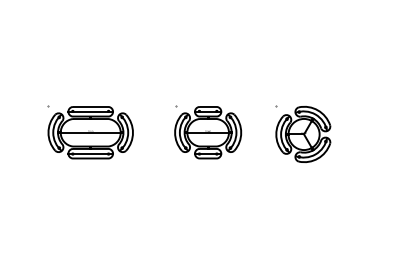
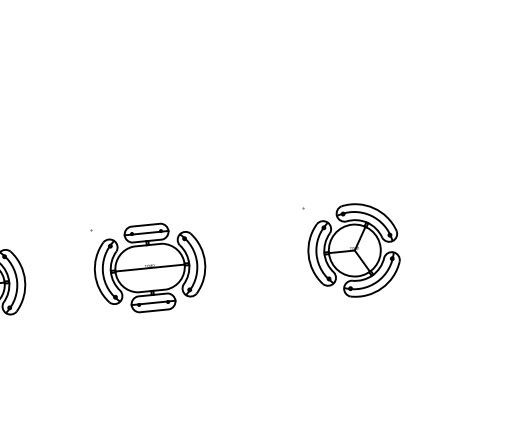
part: (303, 133) -> (353, 248), moved

